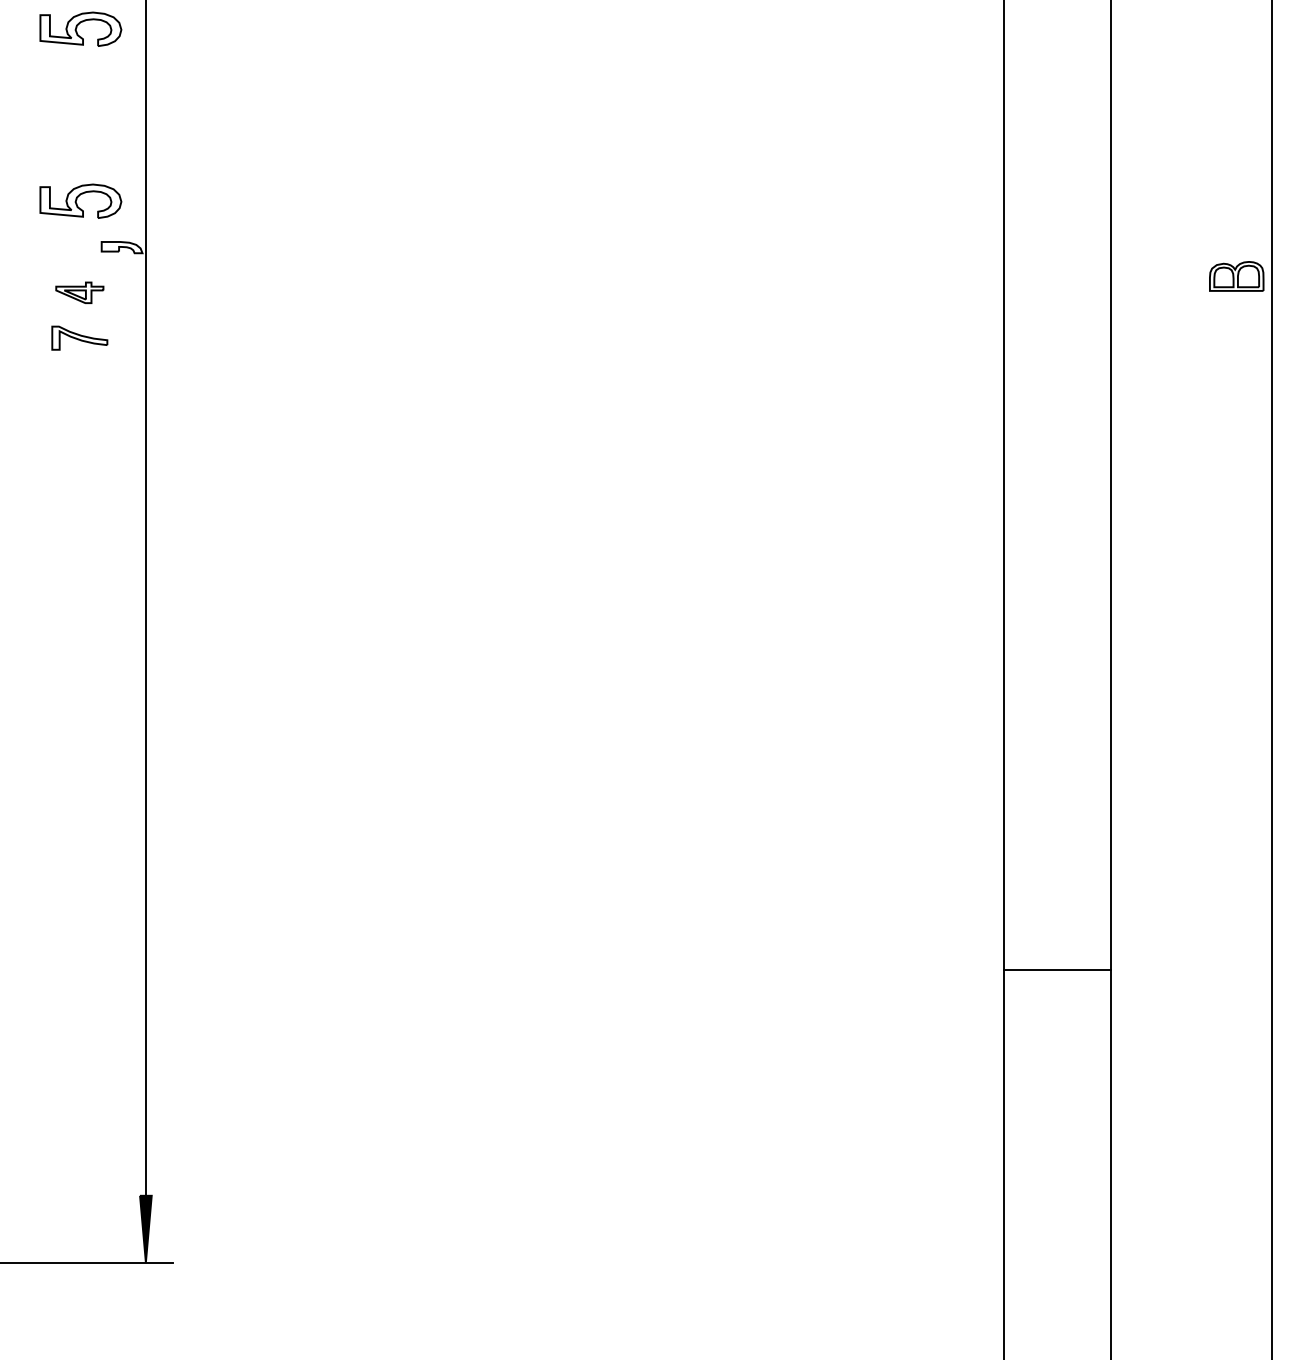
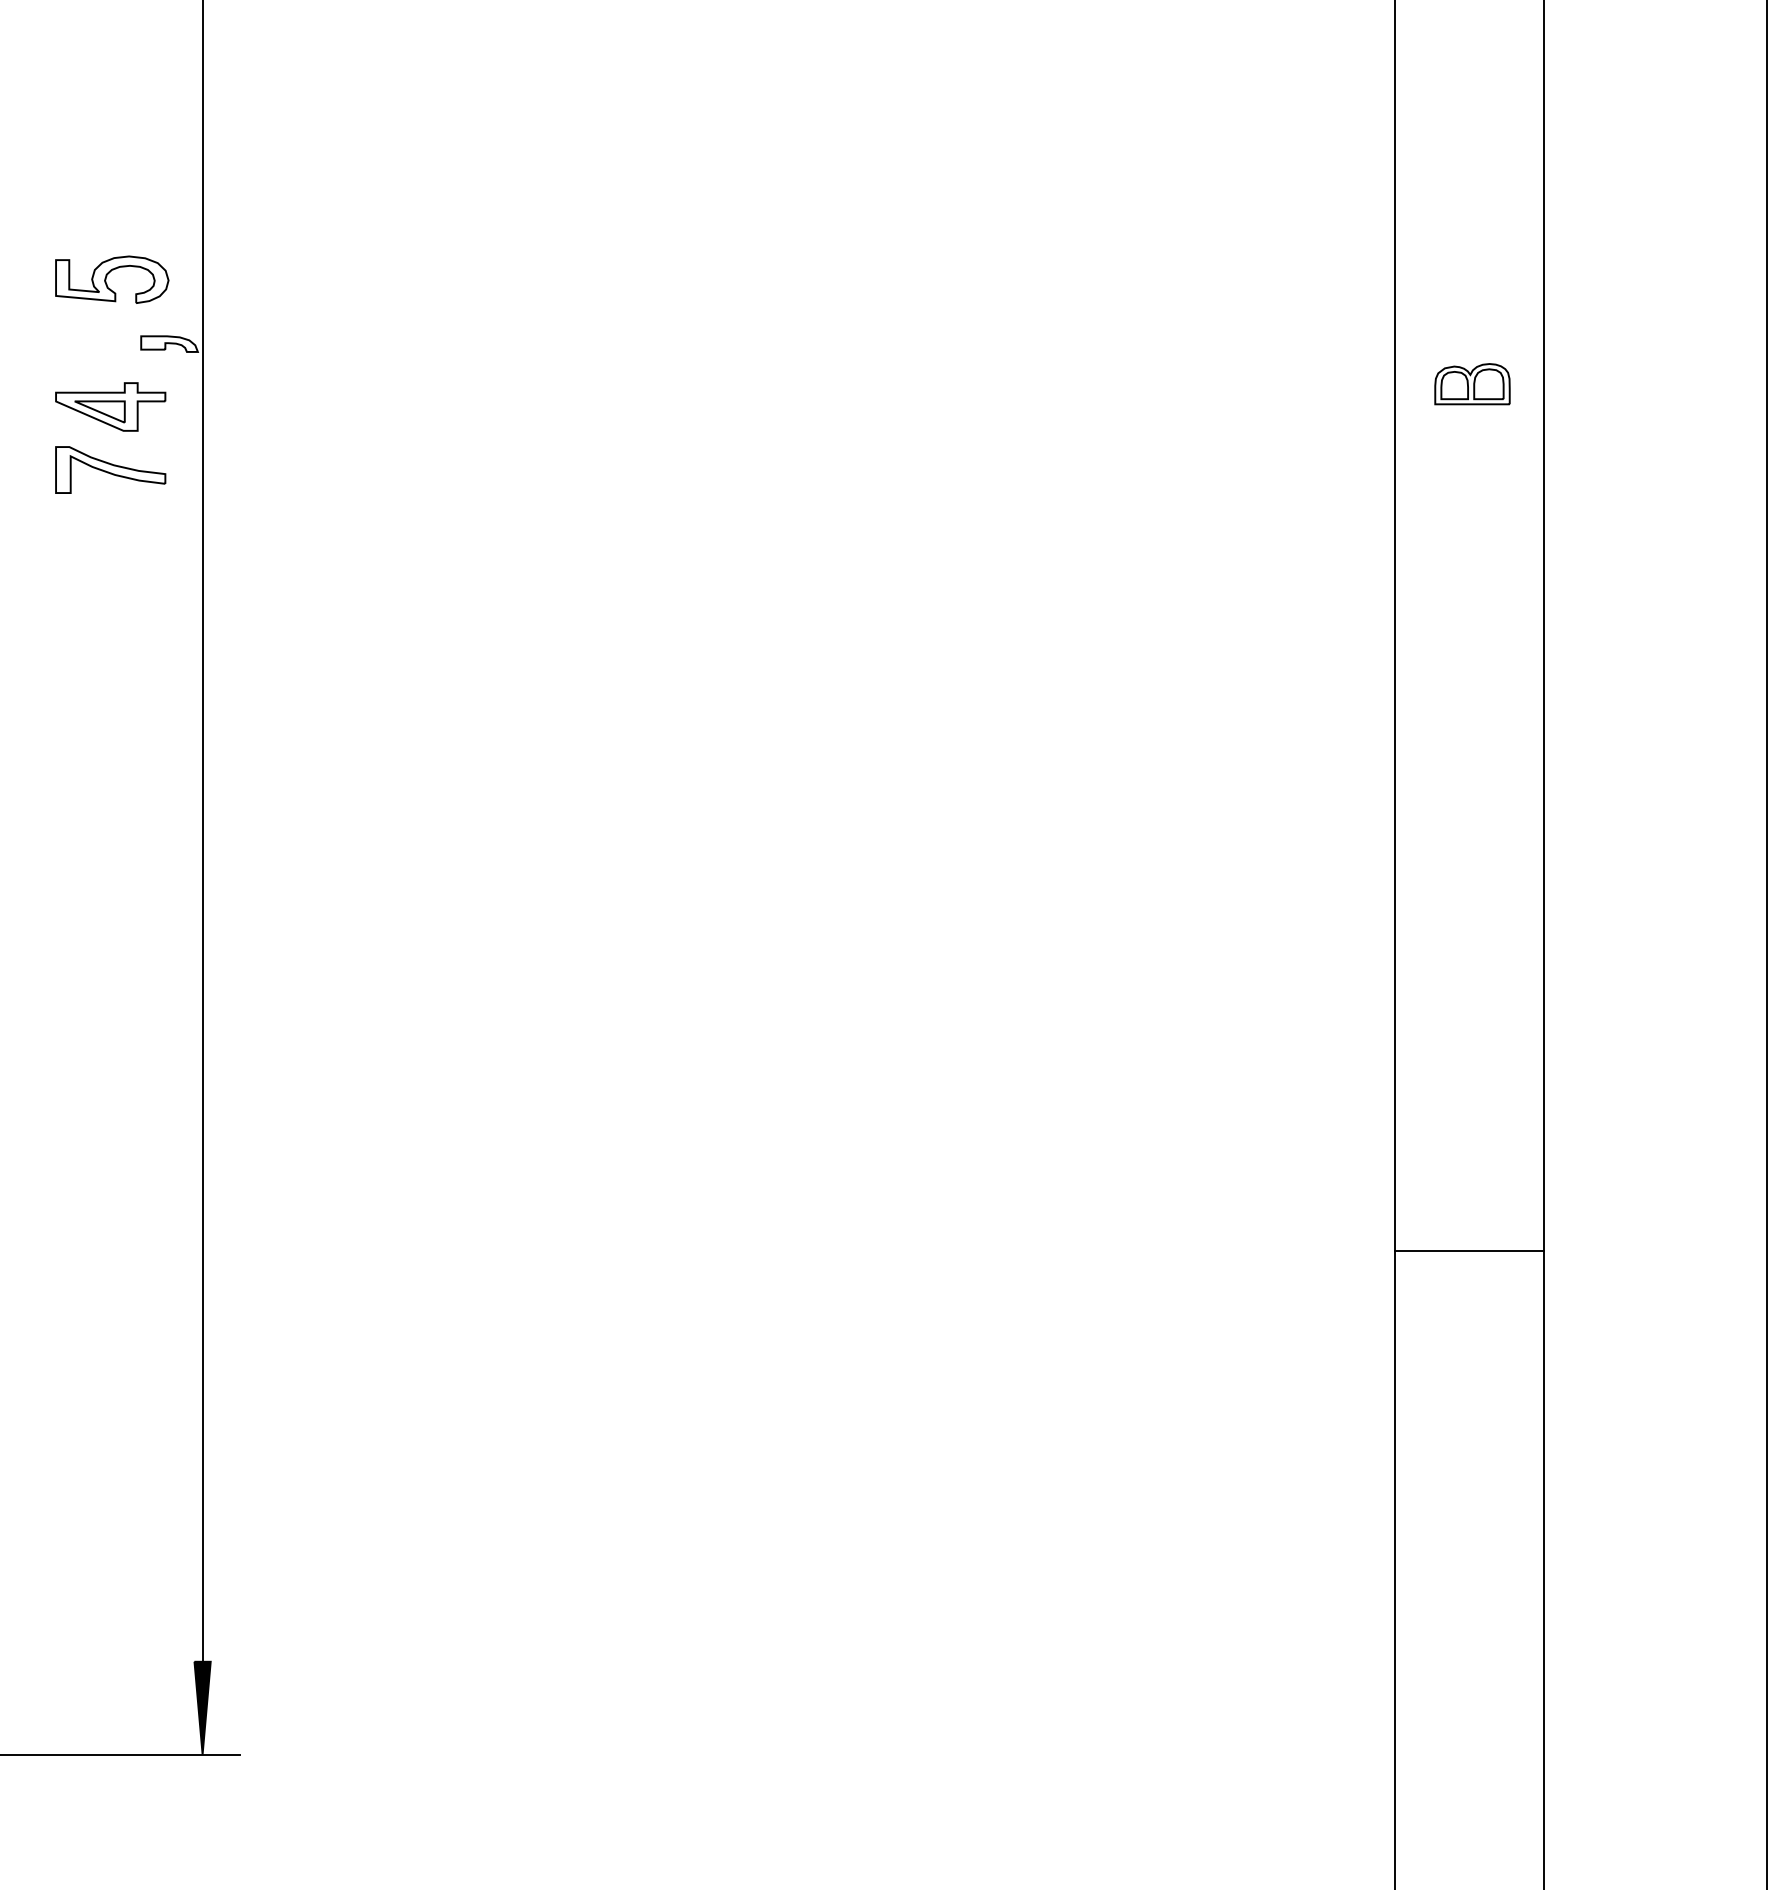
part: (81, 29) -> (112, 40), removed
part: (1236, 276) -> (1472, 384), moved
part: (79, 292) -> (110, 406), size x1.67
part: (79, 337) -> (110, 469), size x1.43
line: (1056, 970) -> (1468, 1251), moved

